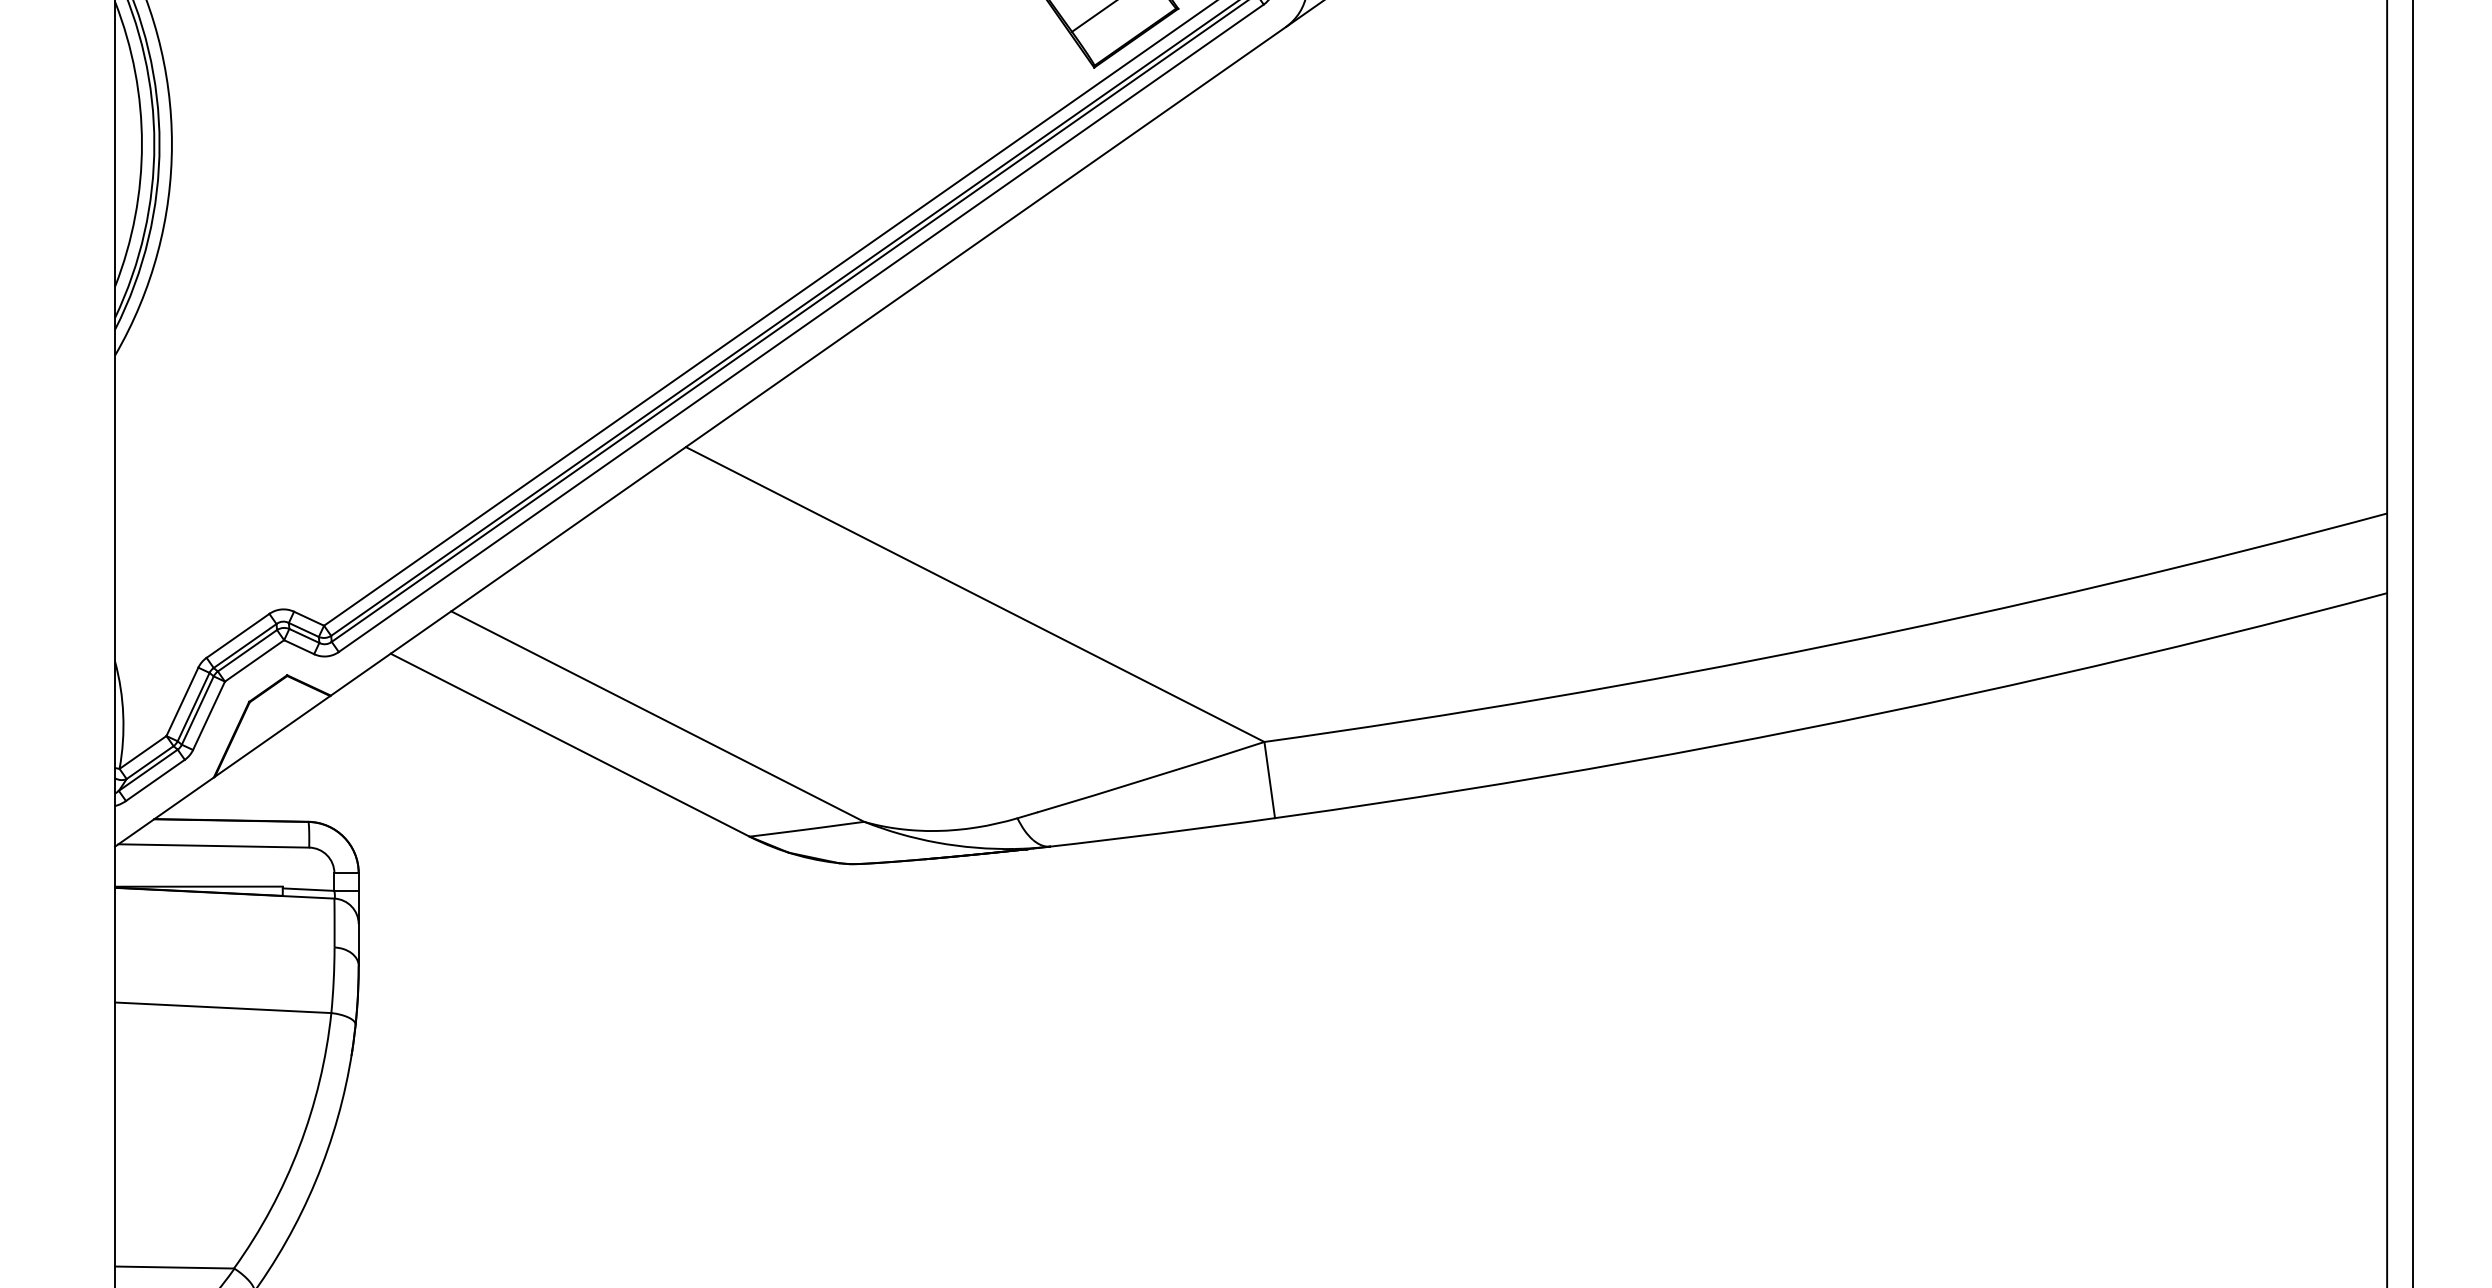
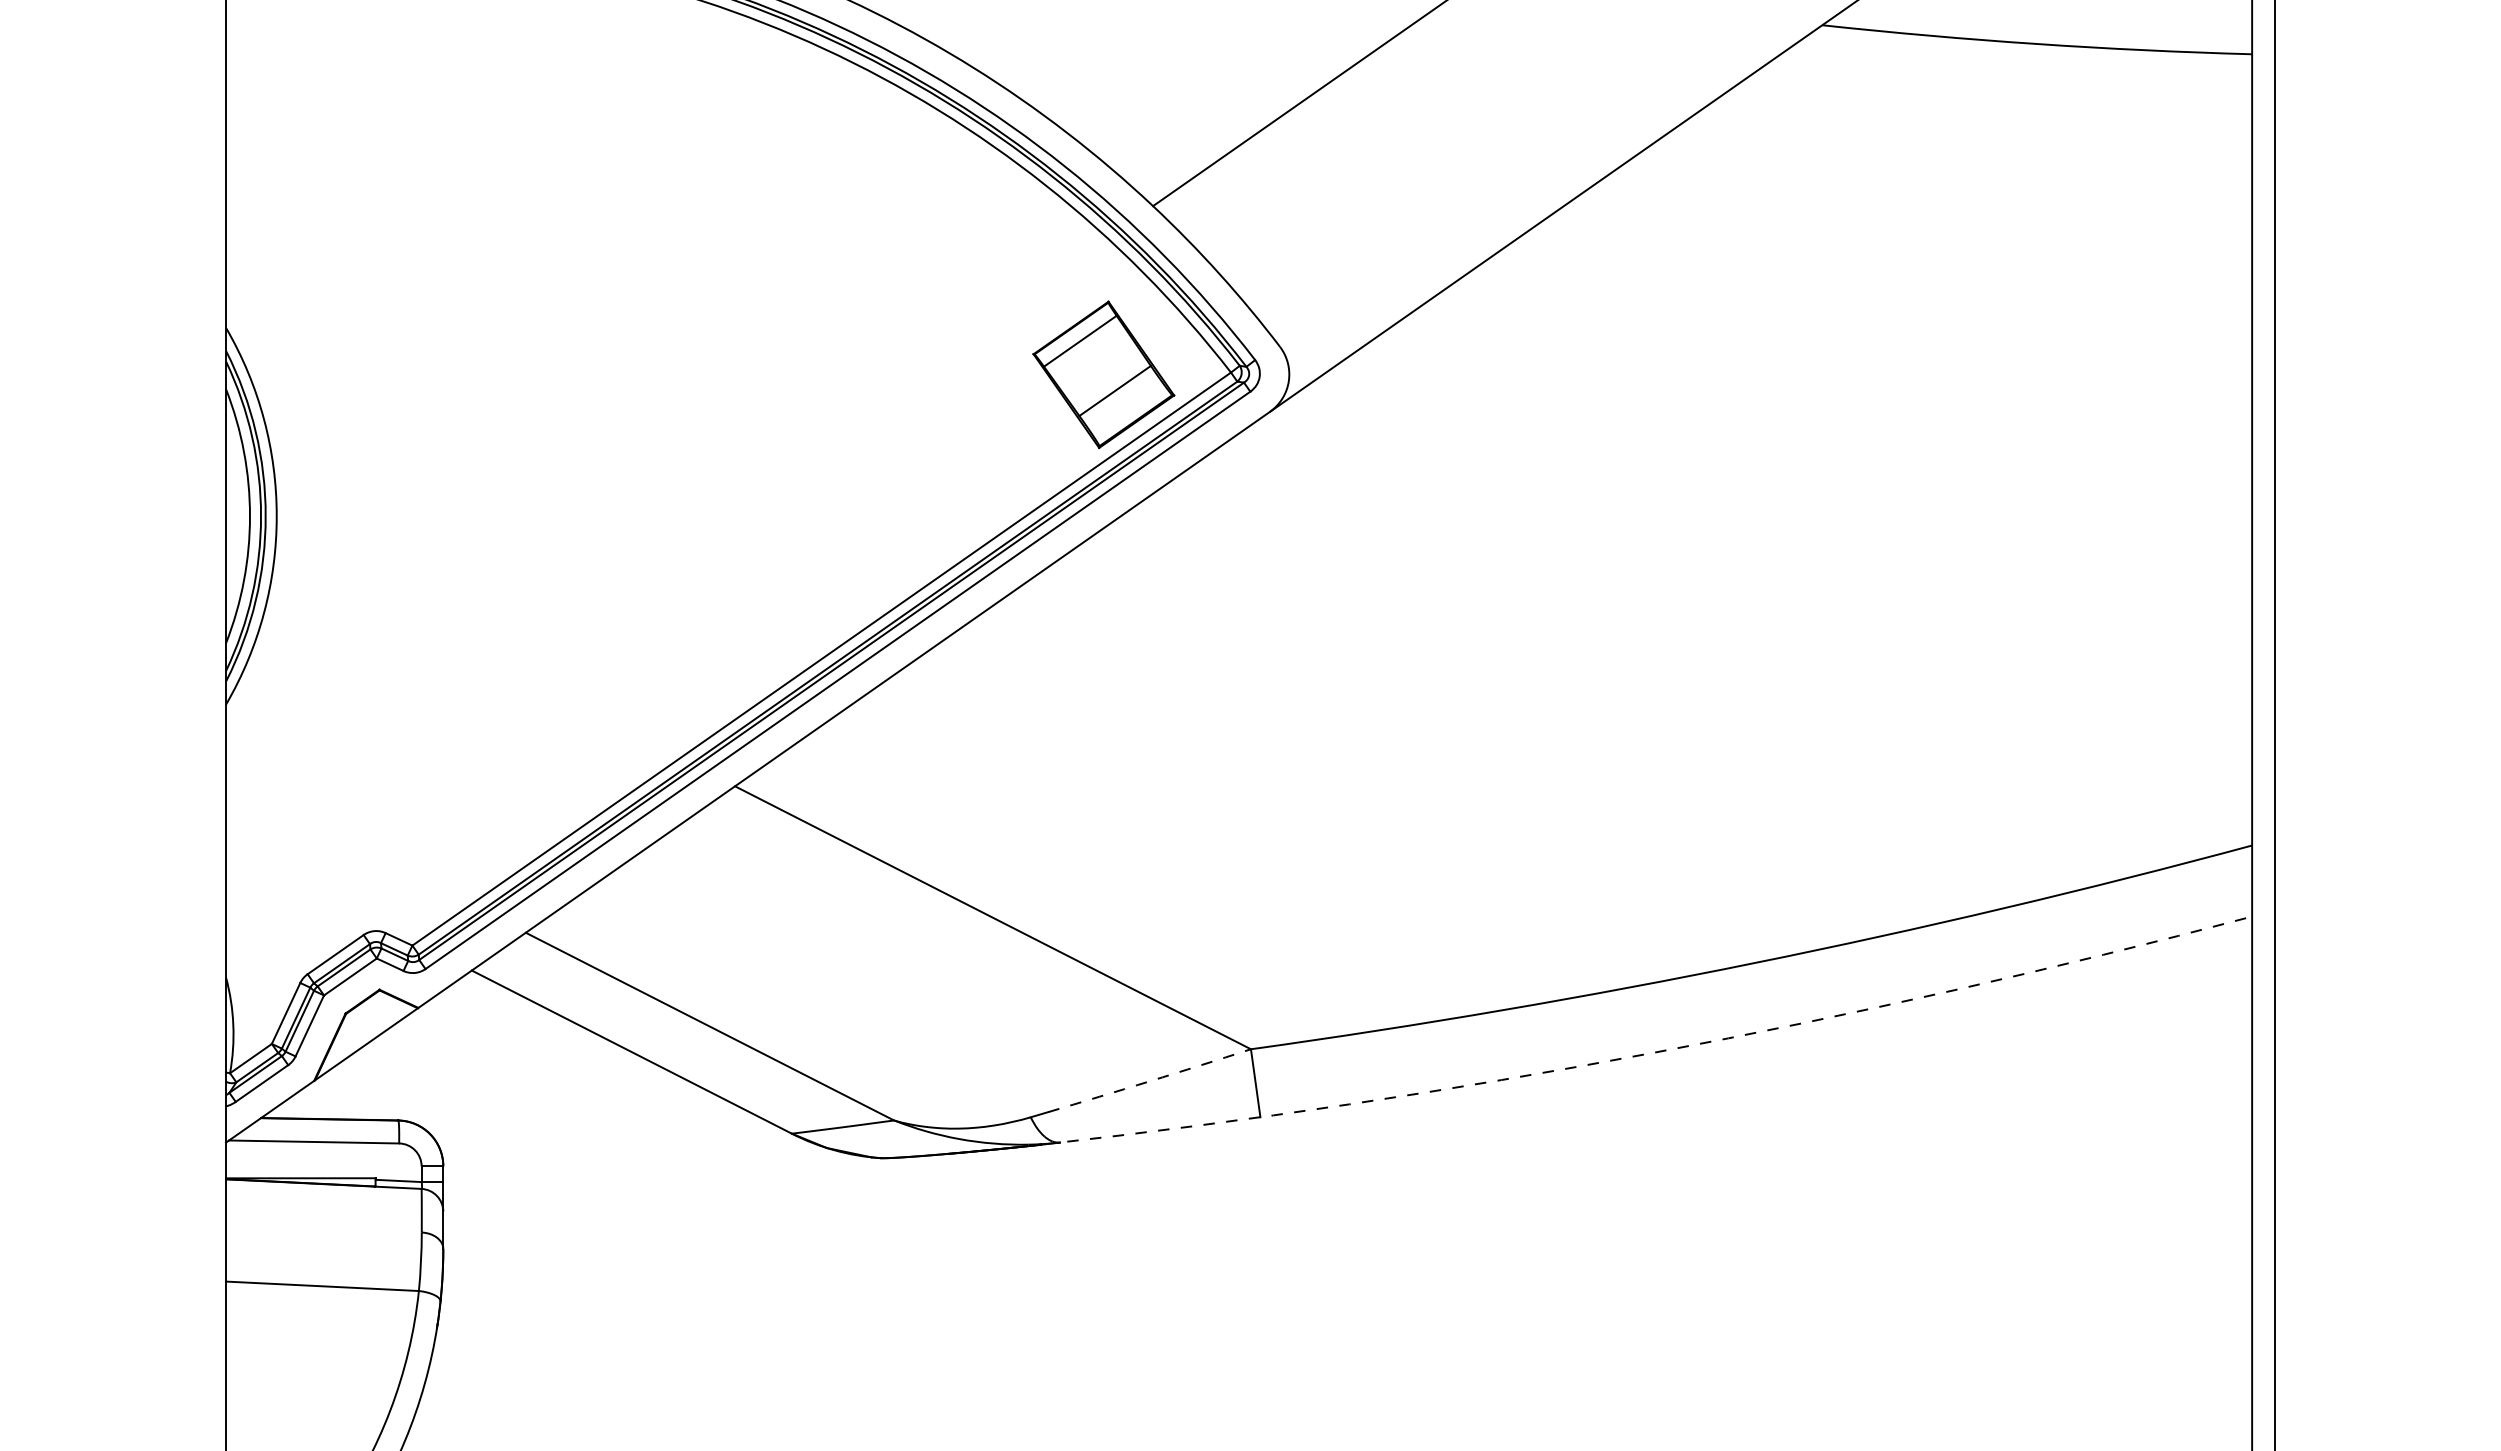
arc: (1714, 745) -> (1652, 1052), solid -> dashed
arc: (1150, 778) -> (1149, 1081), solid -> dashed

